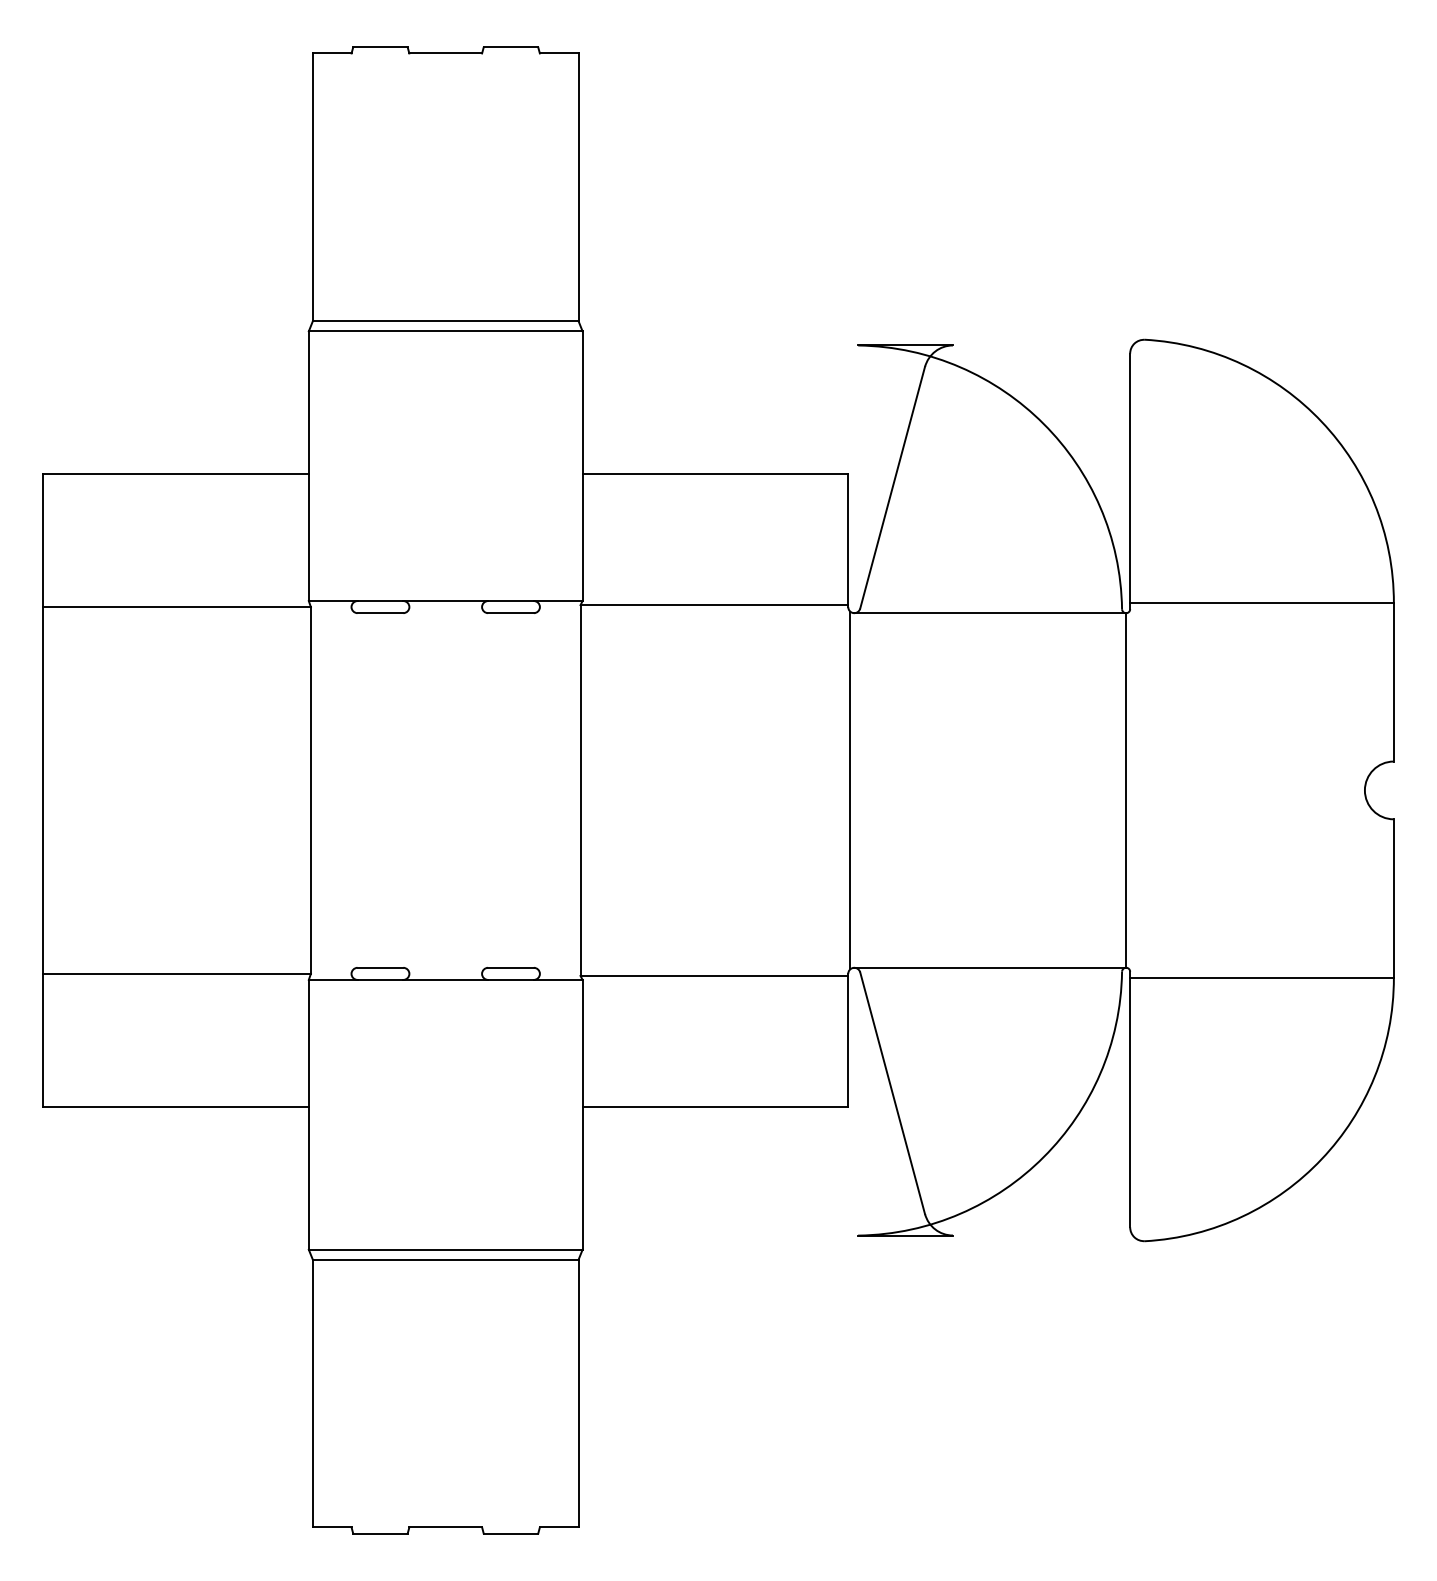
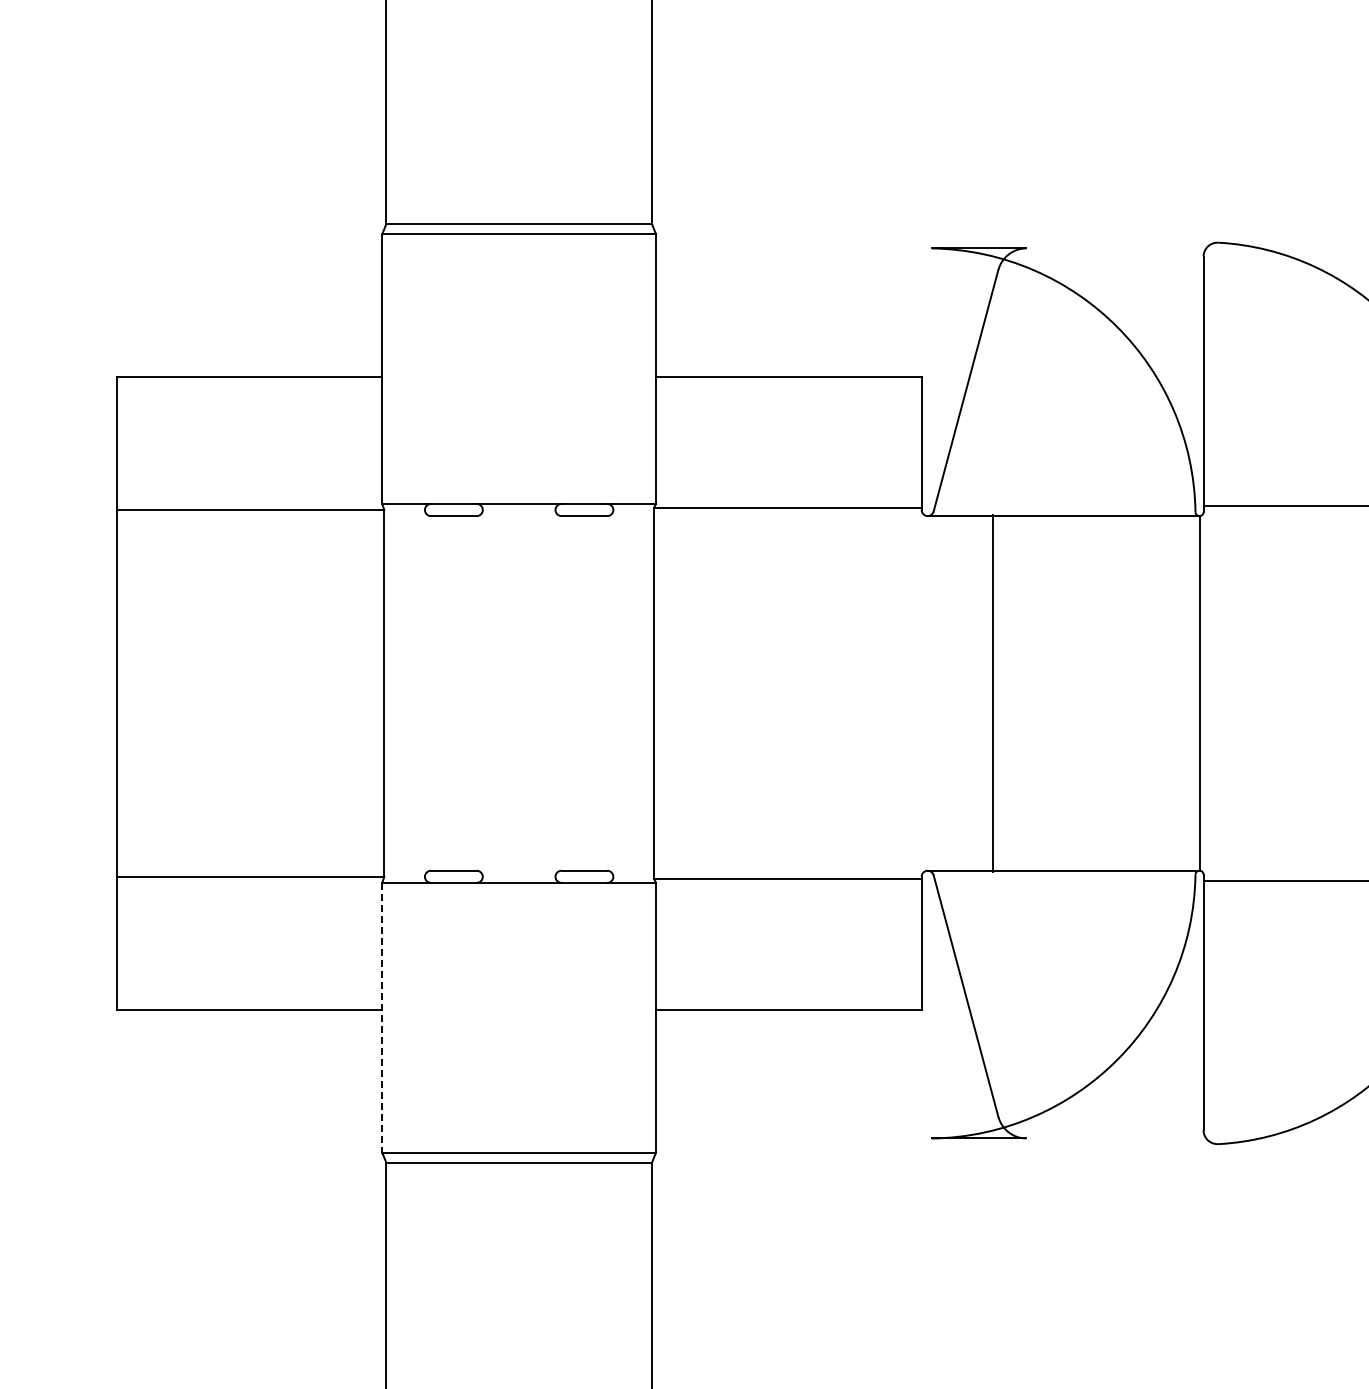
line: (850, 790) -> (992, 693), moved
line: (308, 1114) -> (381, 1017), solid -> dashed

